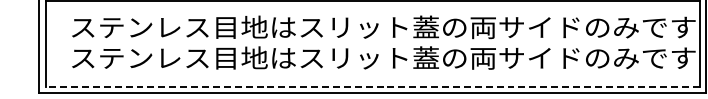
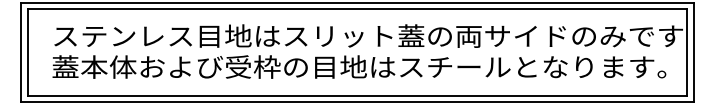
text: (382, 57) -> (367, 66), ステンレス目地はスリット蓋の両サイドのみです -> 蓋本体および受枠の目地はスチールとなります。
line: (372, 86) -> (357, 95), dashed -> solid

